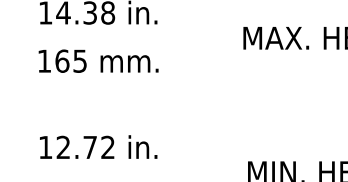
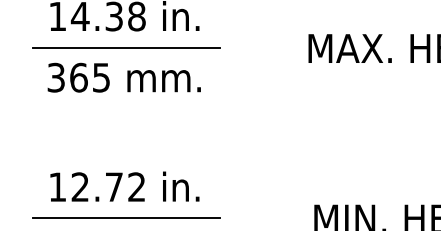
line: (99, 37) -> (126, 47), added
text: (44, 60) -> (56, 76), 165 -> 365
line: (99, 172) -> (126, 218), added

